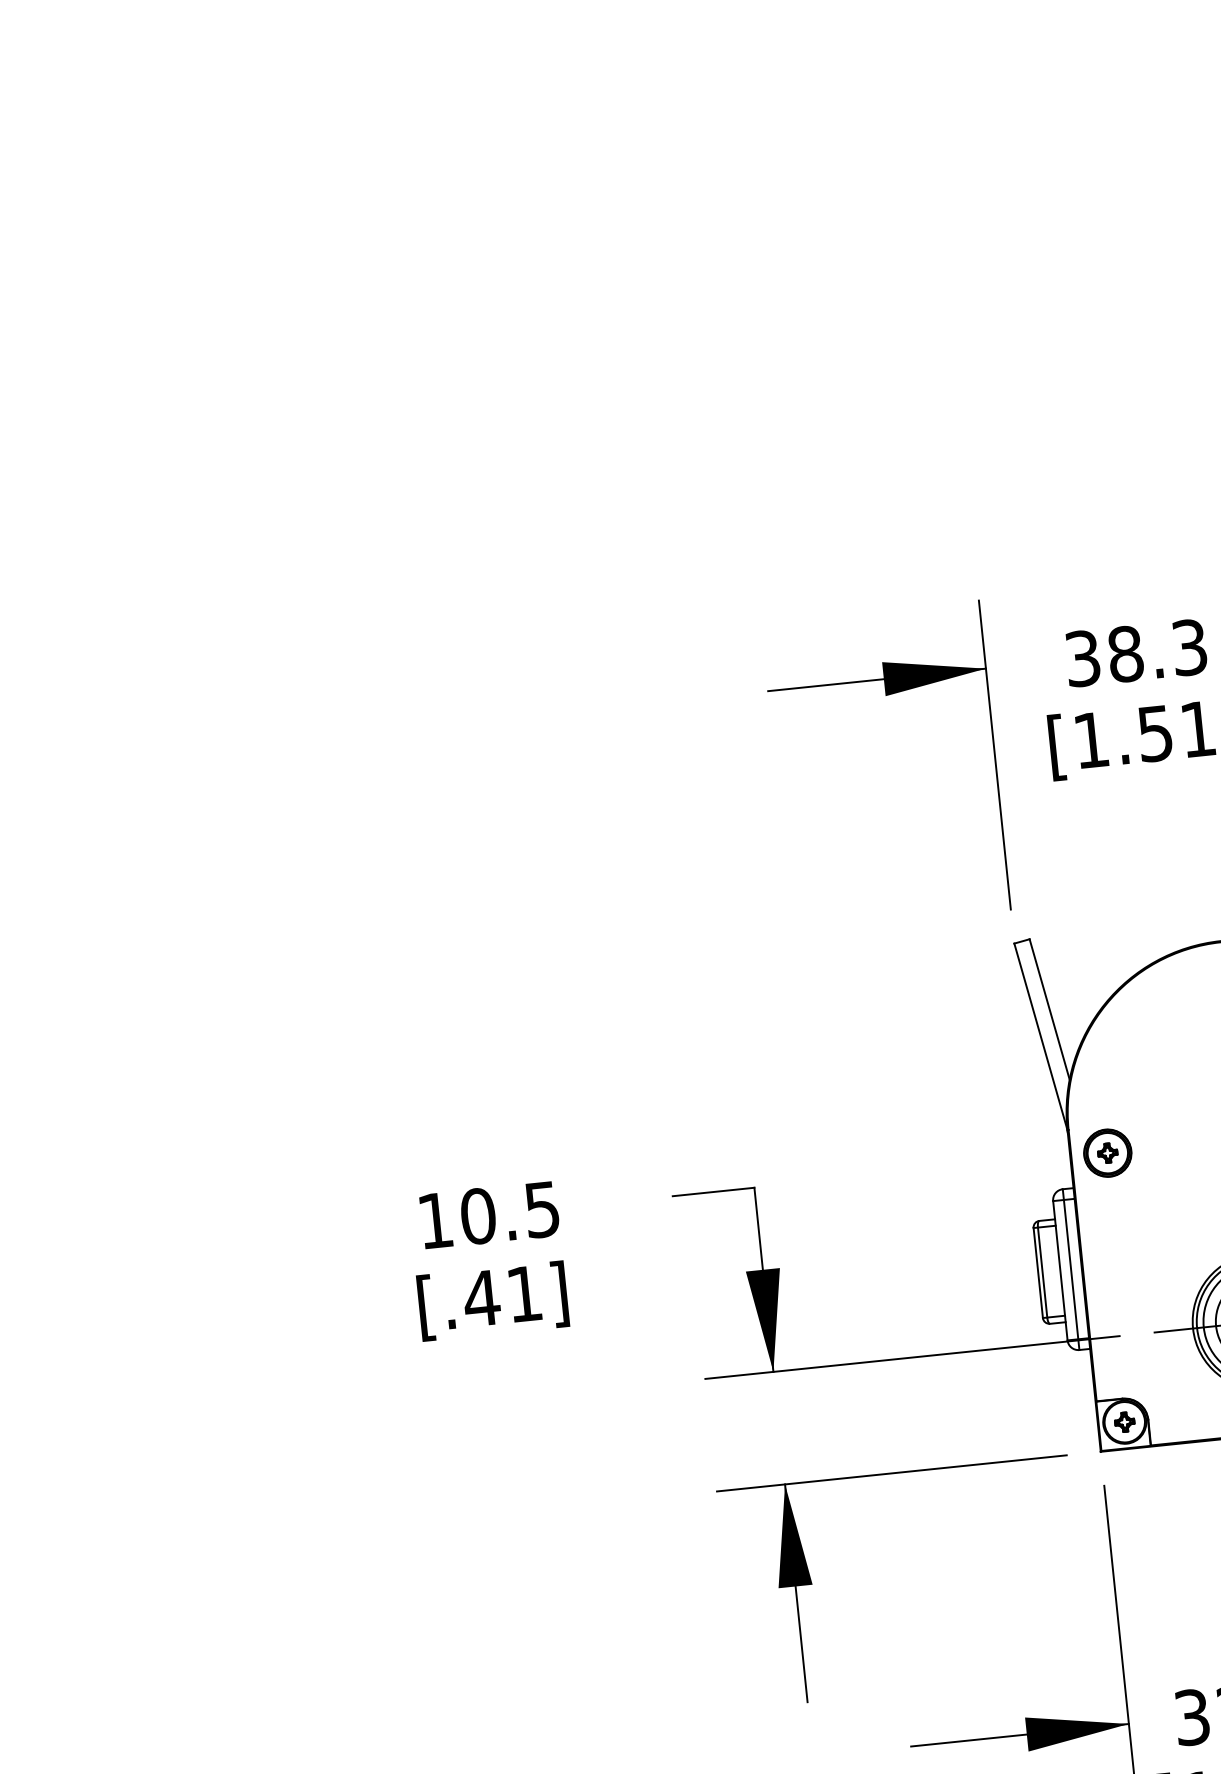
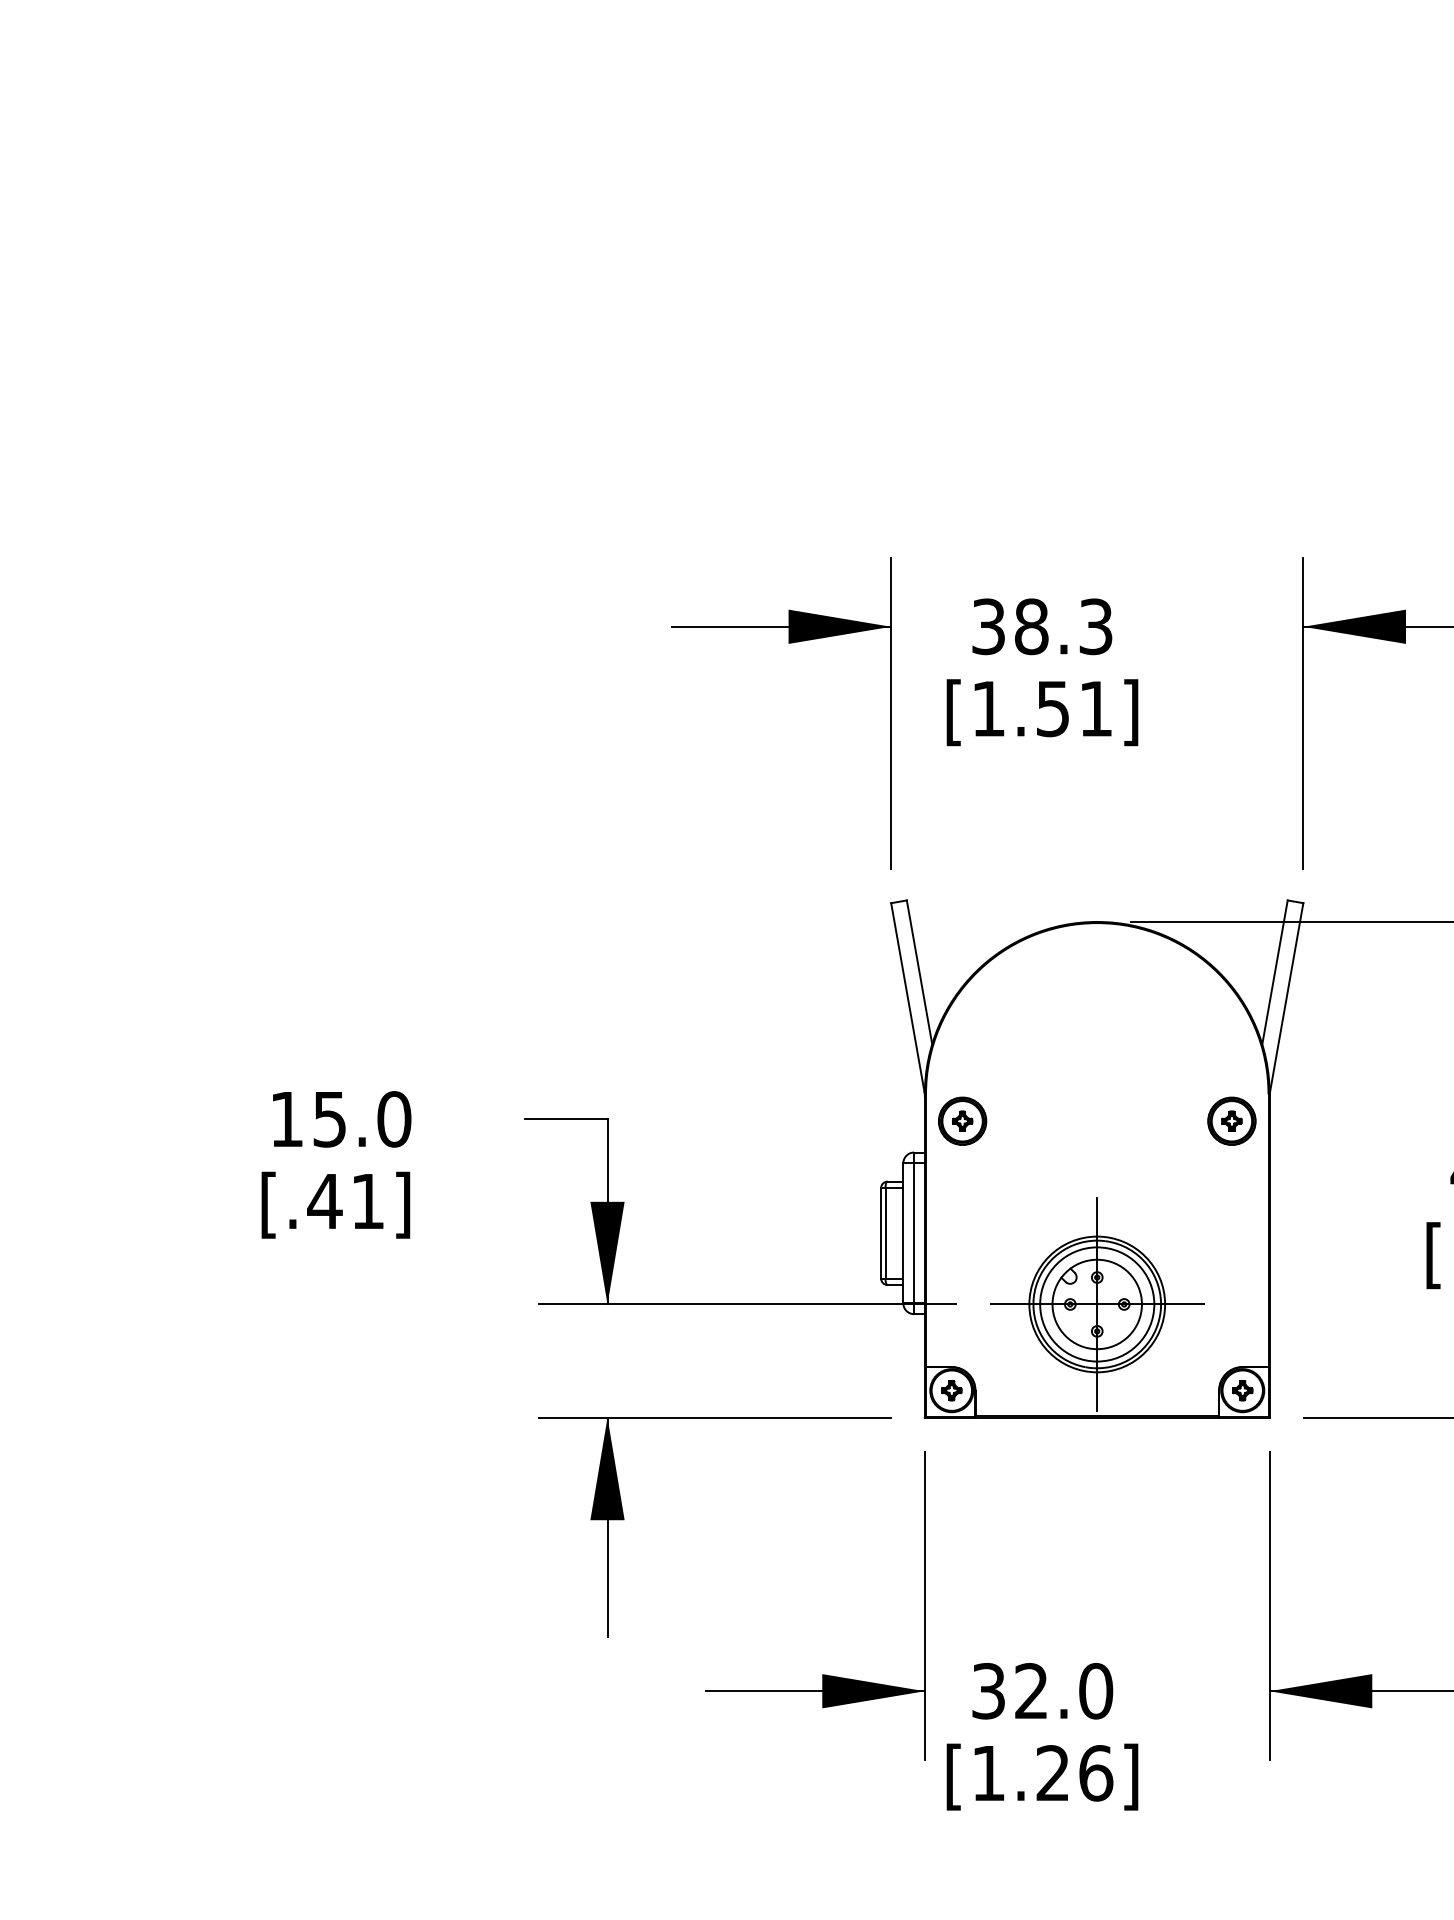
text: (510, 1213) -> (362, 1119), 10.5 -> 15.0

